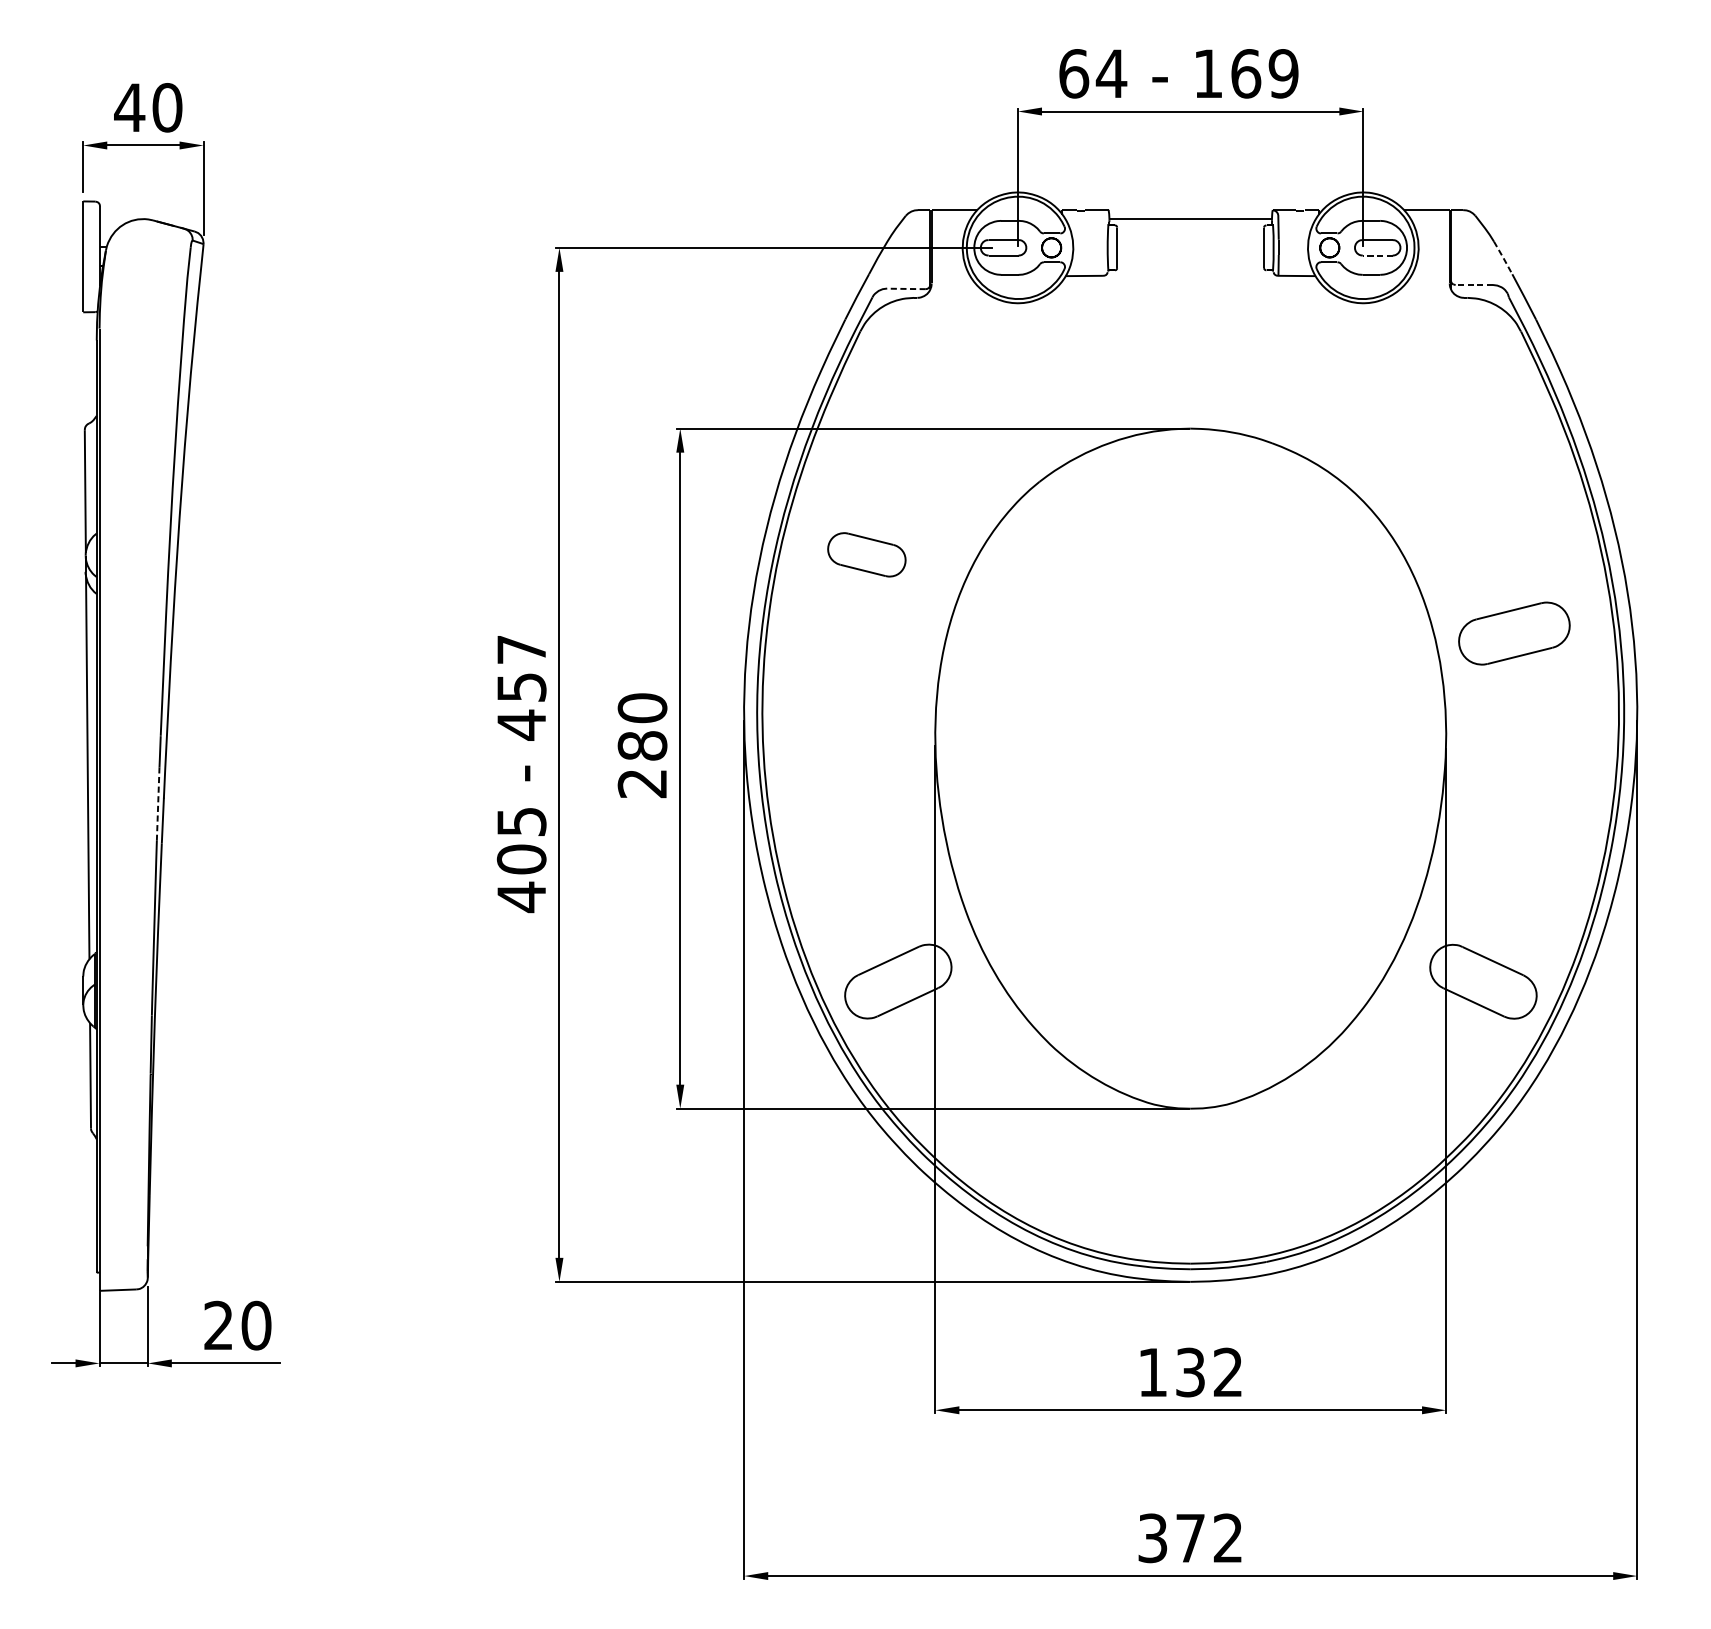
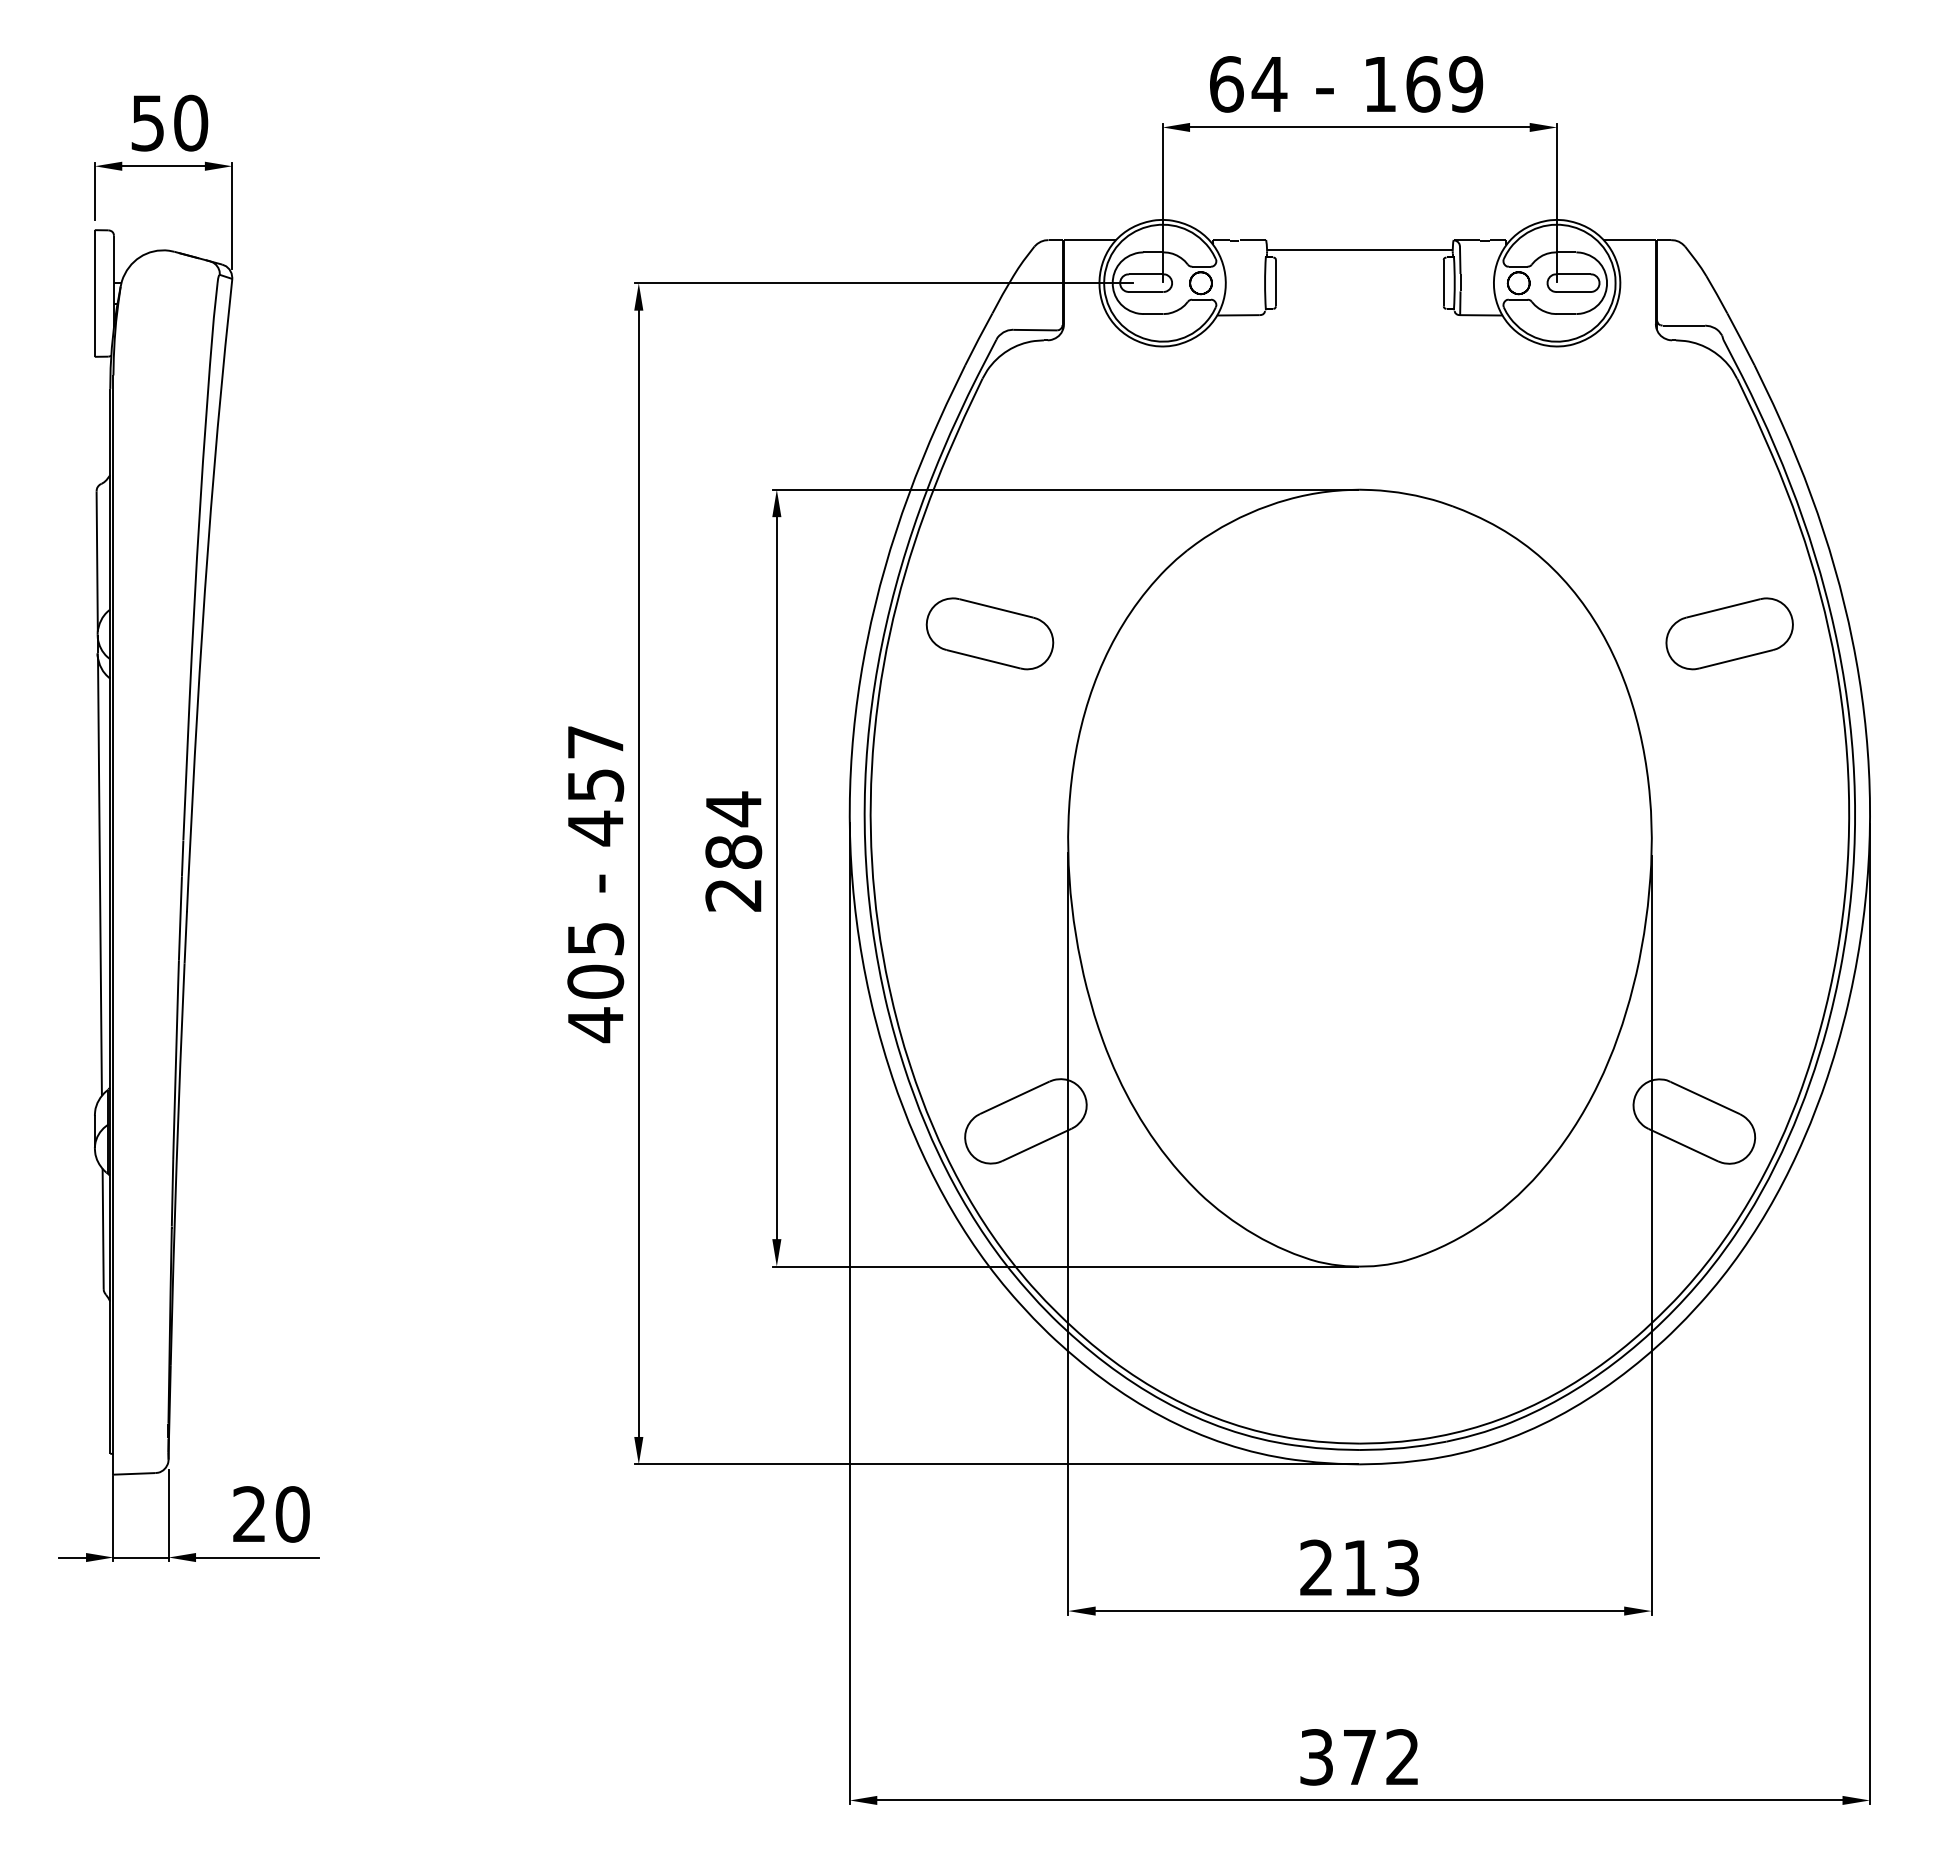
text: (129, 108) -> (147, 123), 40 -> 50
line: (1377, 255) -> (1573, 292), dashed -> solid
line: (1503, 257) -> (1717, 294), dashed -> solid
line: (1473, 284) -> (1683, 325), dashed -> solid
line: (906, 289) -> (1035, 330), dashed -> solid
part: (866, 554) -> (989, 633), size x1.43
part: (1514, 633) -> (1729, 633), moved
text: (642, 708) -> (733, 809), 280 -> 284
line: (158, 804) -> (180, 919), dashed -> solid
text: (1190, 1372) -> (1359, 1567), 132 -> 213

